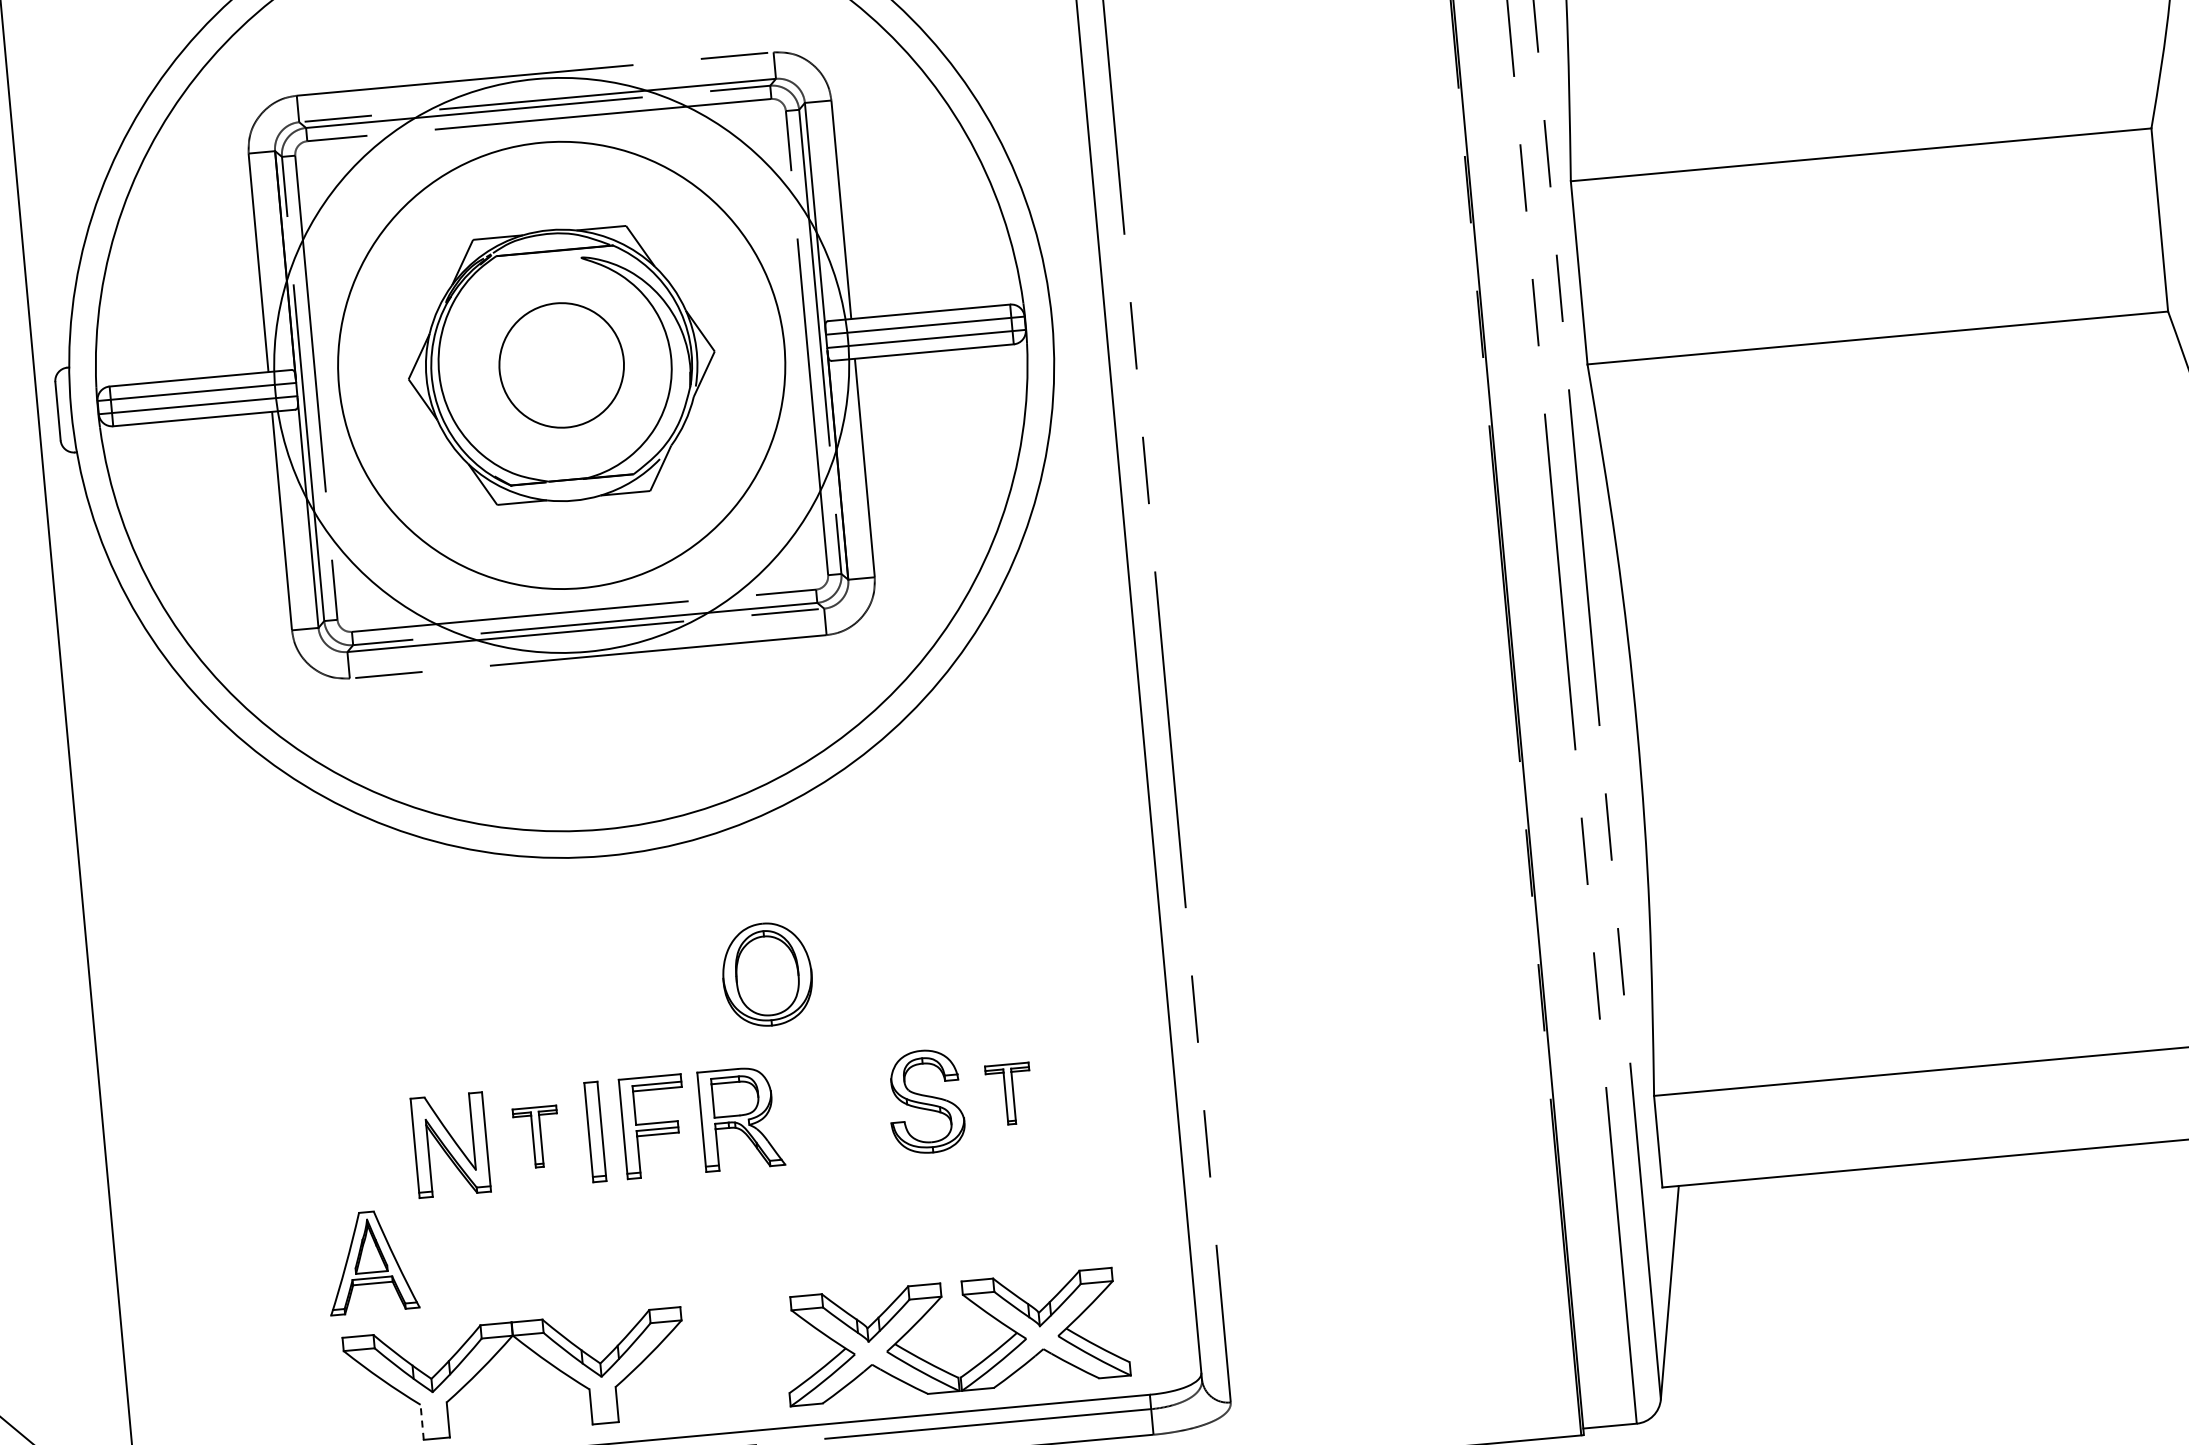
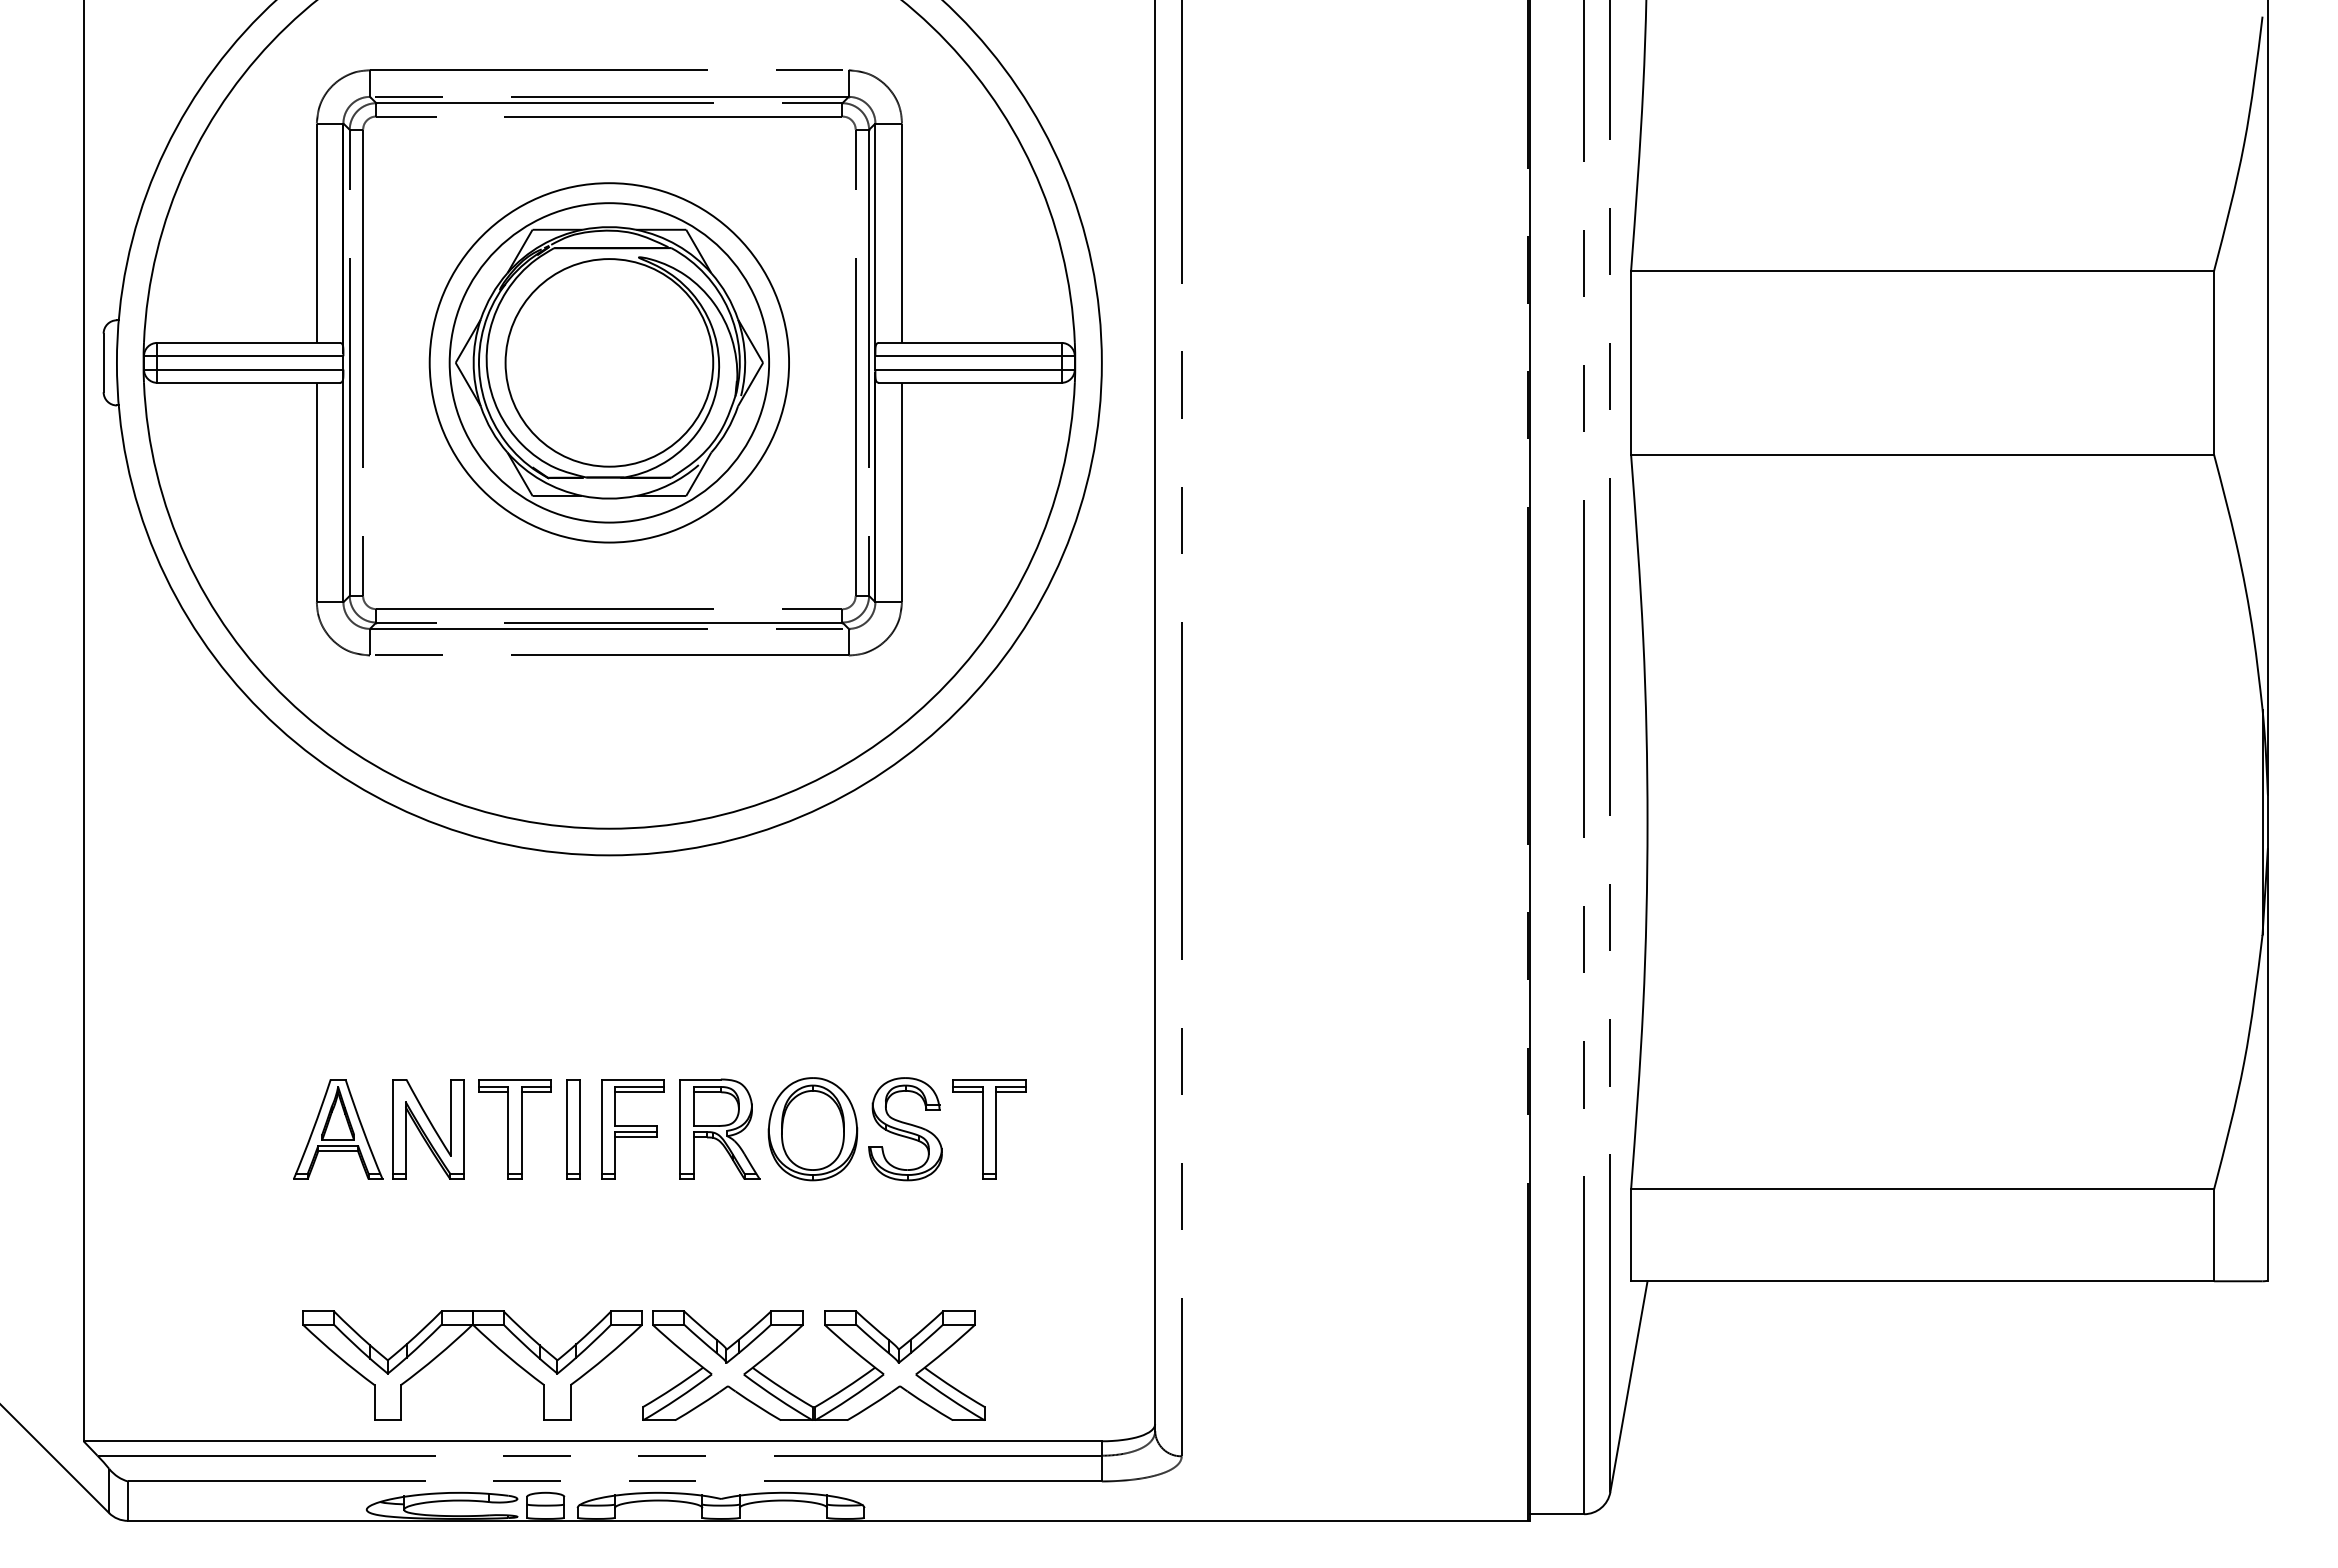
circle: (561, 365) -> (609, 362), size x0.62
circle: (561, 365) -> (609, 362), size x0.71
circle: (561, 365) -> (609, 362), size x1.67
part: (766, 974) -> (812, 1129), moved
part: (1009, 1094) -> (989, 1129), size x1.67
part: (536, 1137) -> (514, 1129), size x1.67
part: (371, 1262) -> (338, 1129), moved
part: (939, 1366) -> (794, 1394), moved
line: (421, 1422) -> (374, 1402), dashed -> solid

